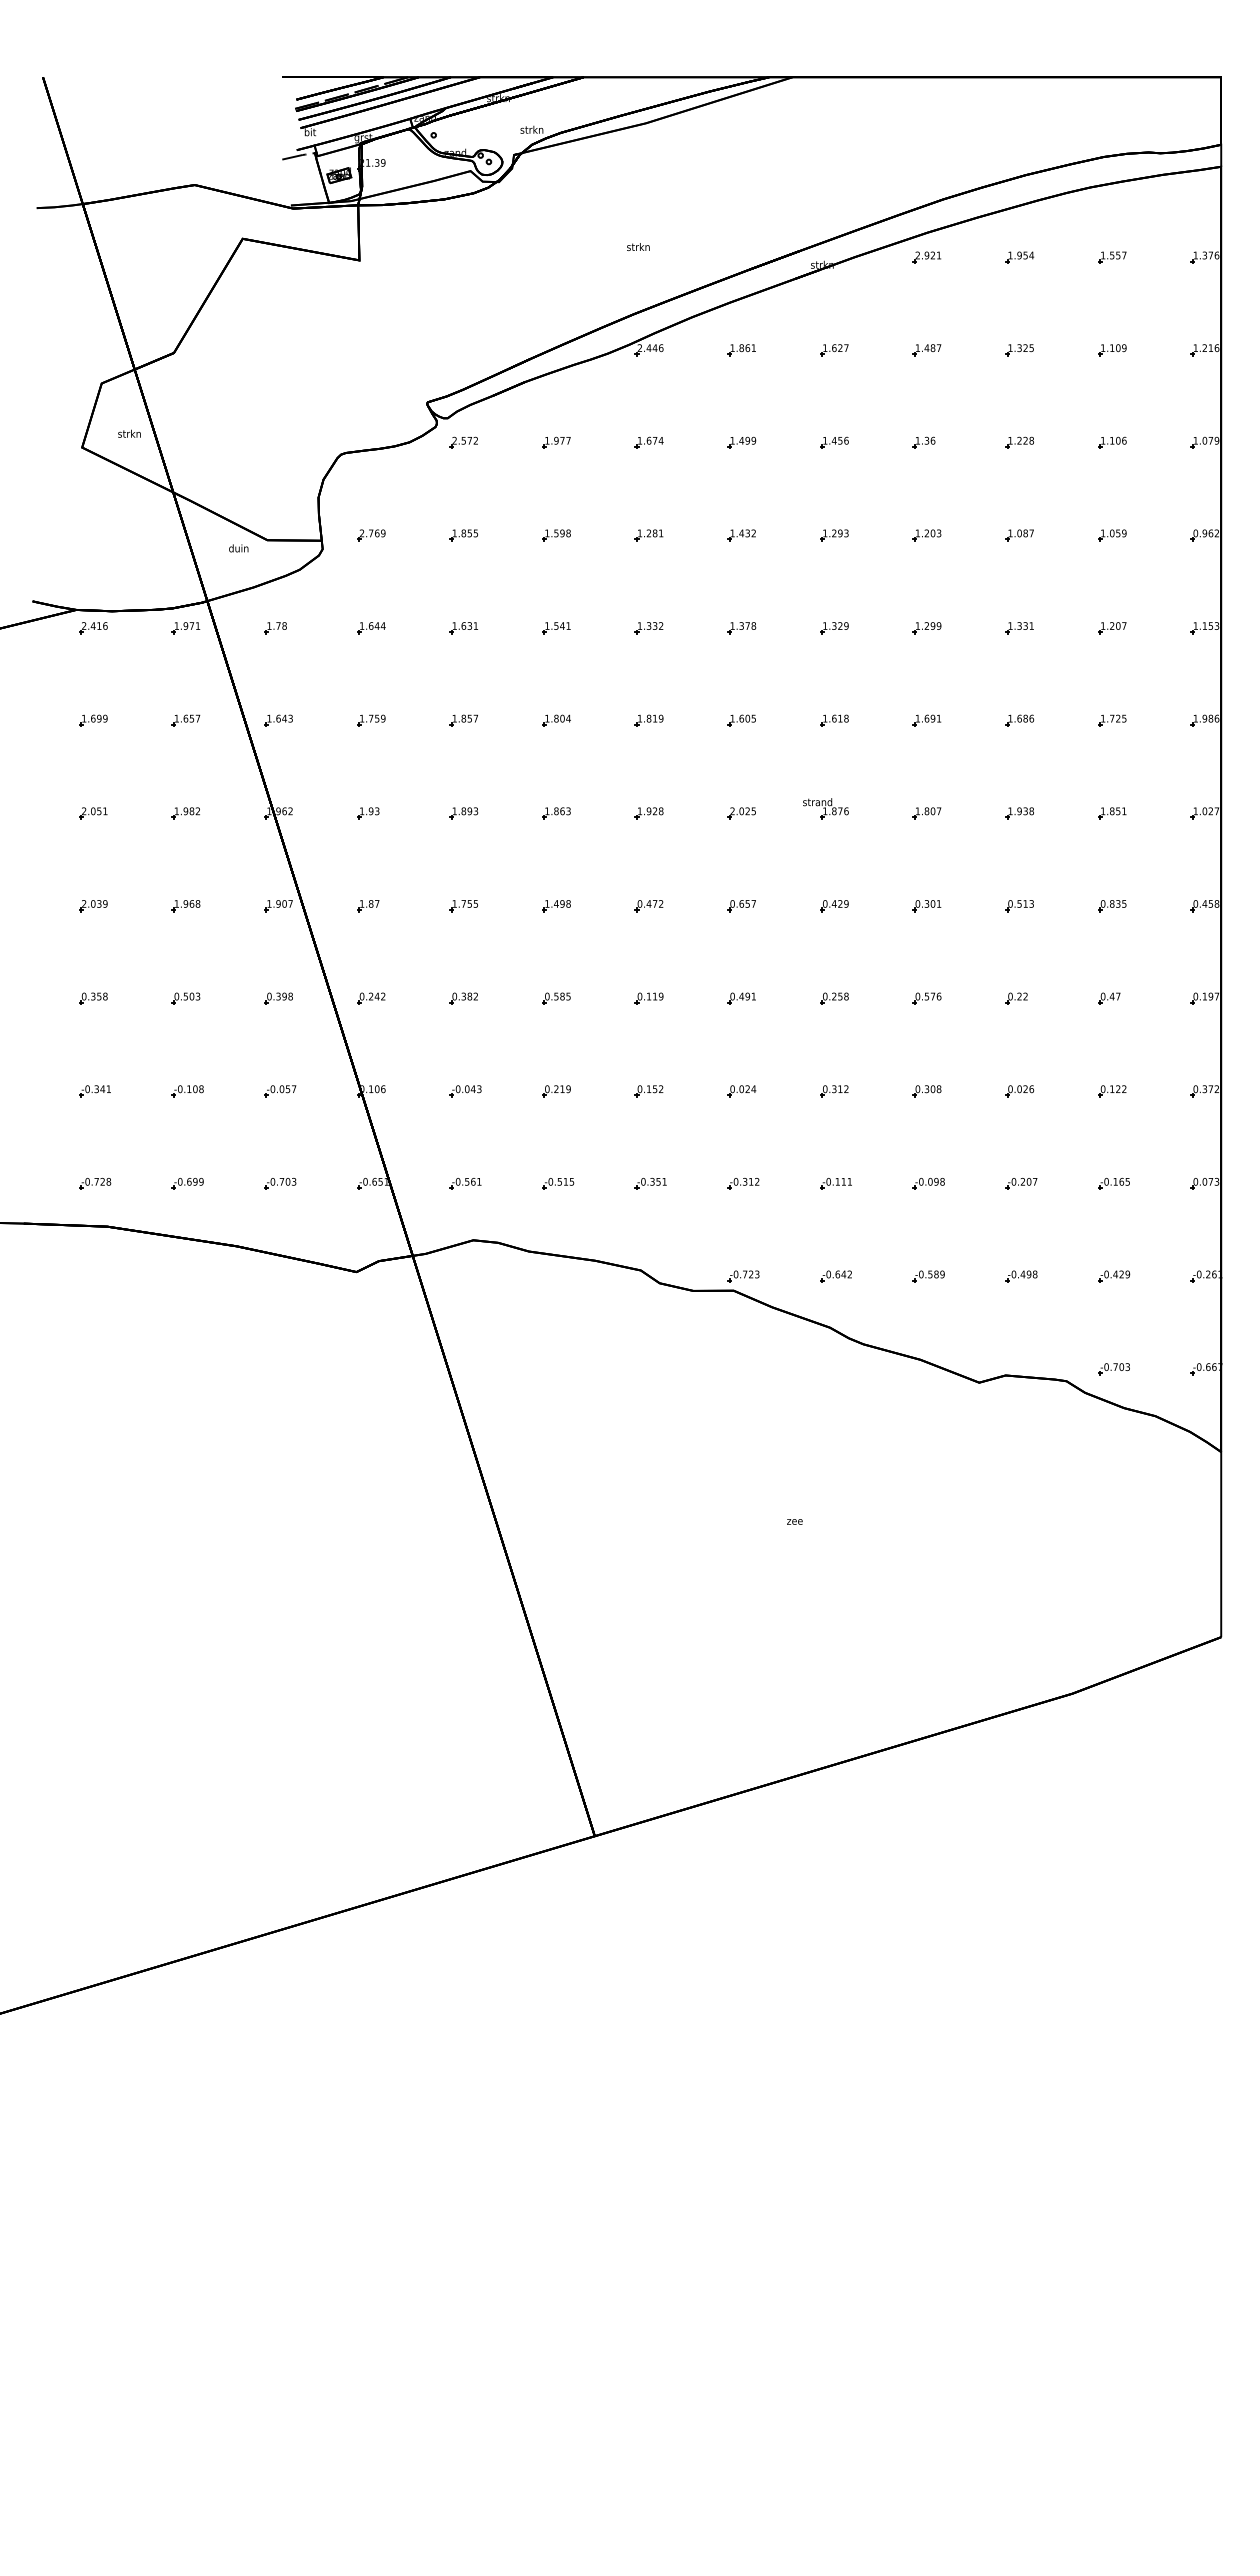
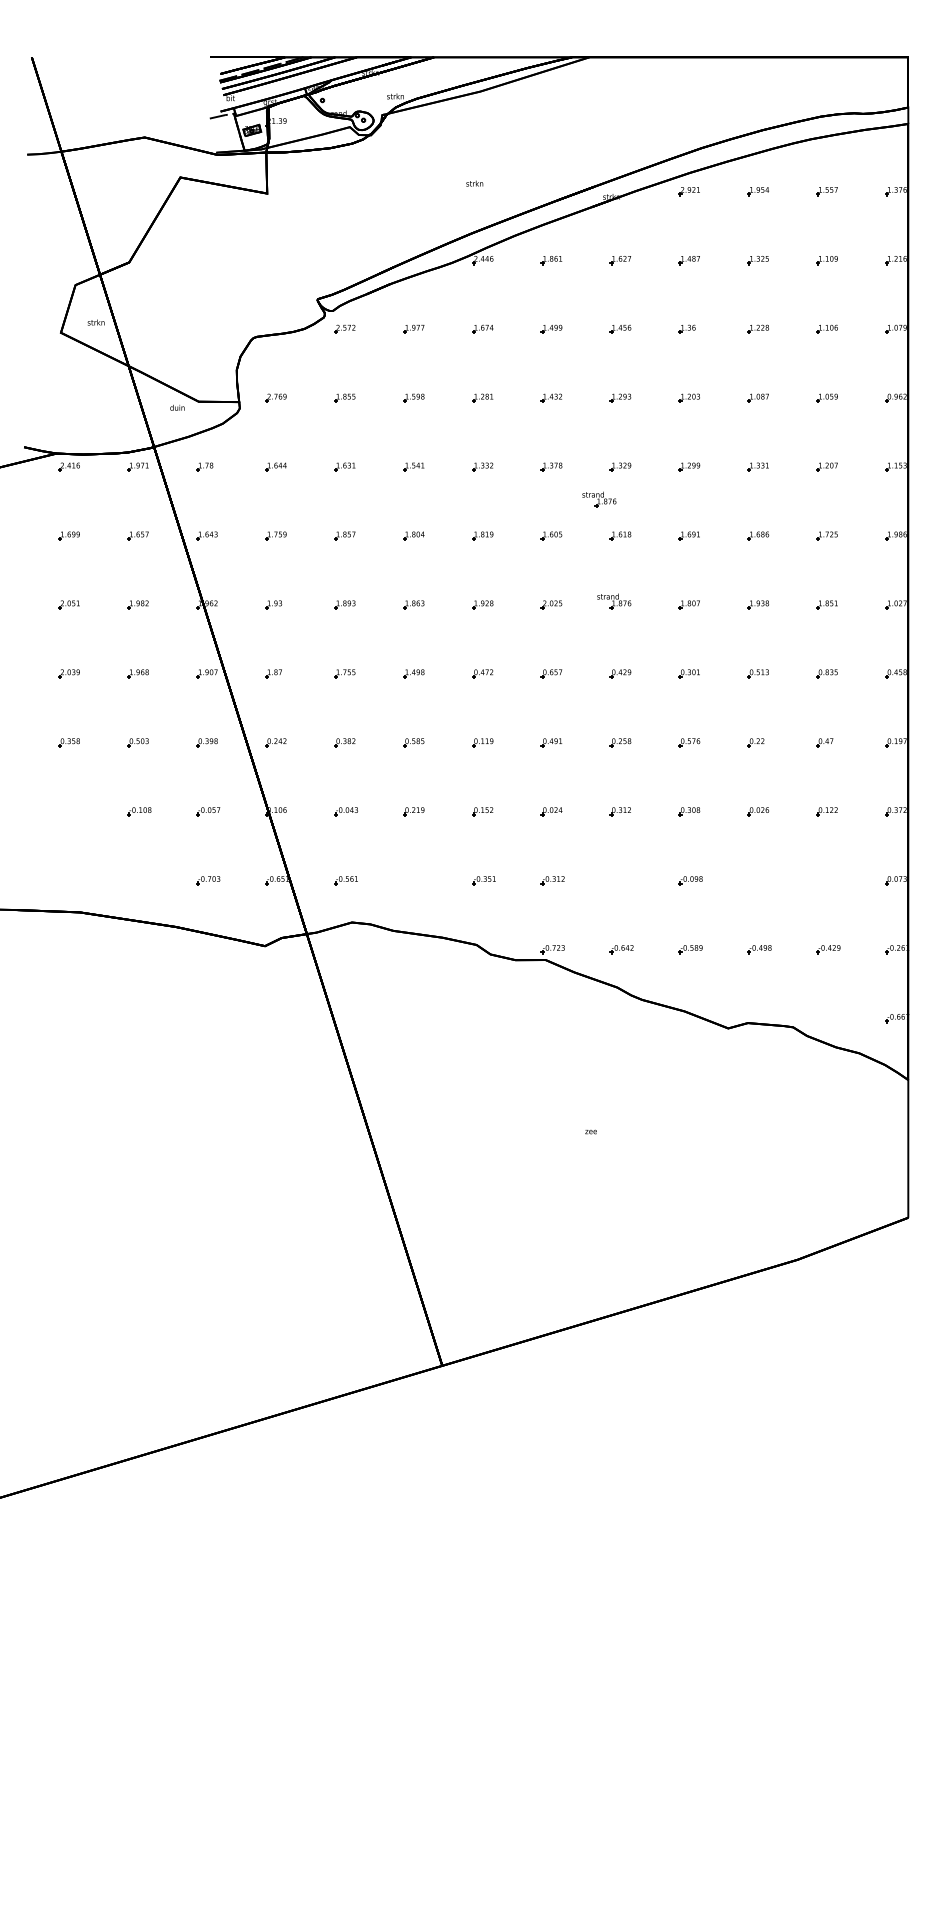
part: (805, 671) -> (599, 499), added
part: (94, 1091) -> (70, 811), removed
part: (95, 1183) -> (70, 880), removed
part: (187, 1183) -> (139, 880), removed
part: (558, 1183) -> (415, 880), removed
part: (835, 1183) -> (621, 880), removed
part: (1021, 1183) -> (759, 880), removed
part: (1113, 1183) -> (828, 880), removed
part: (1113, 1369) -> (828, 1018), removed

